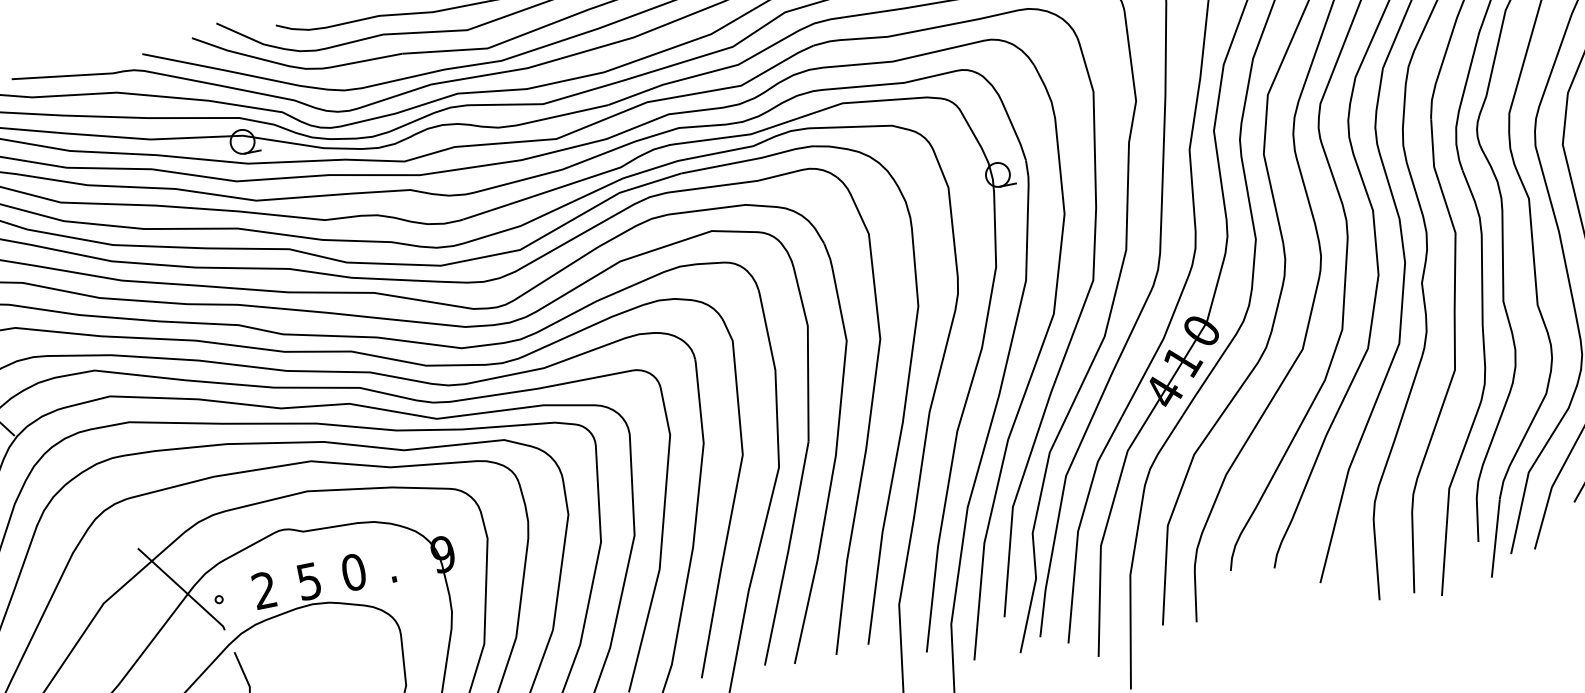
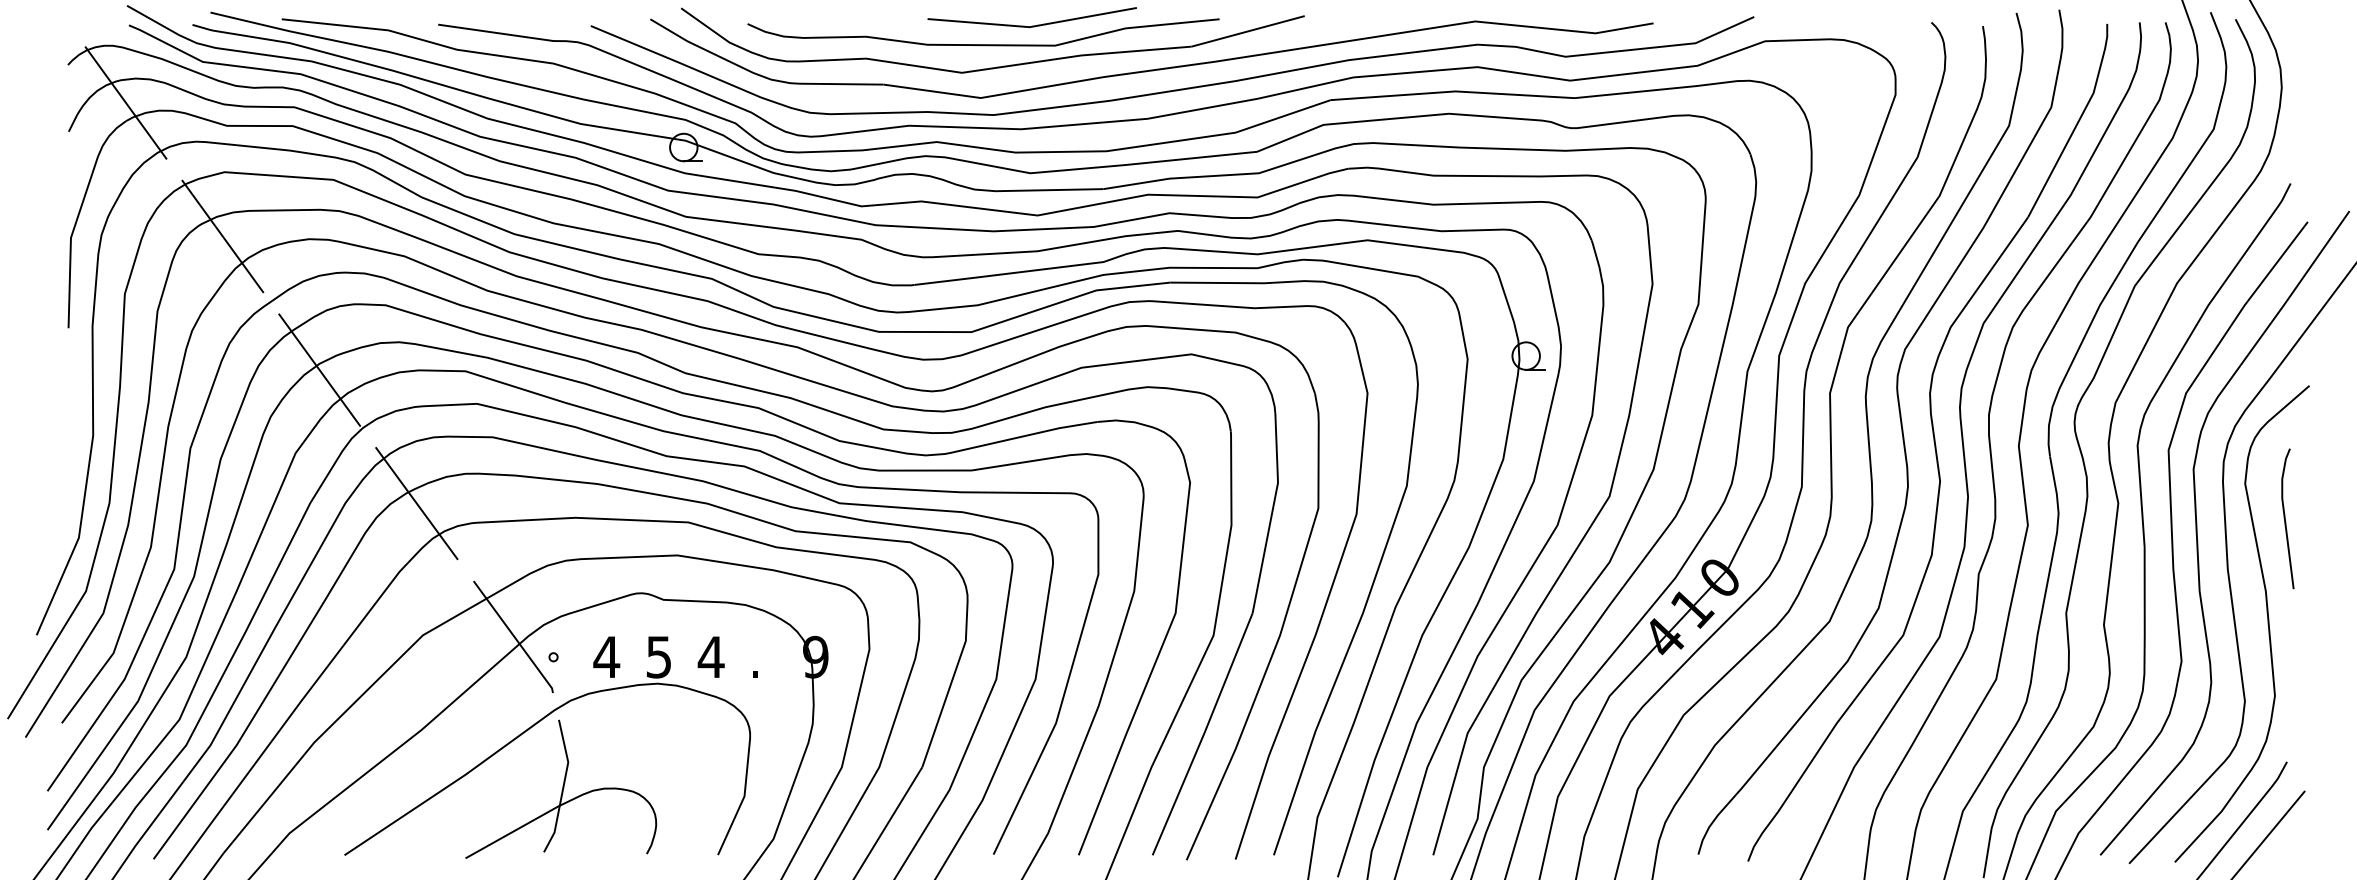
line: (75, 491) -> (416, 503), added
text: (353, 571) -> (710, 656), 0 -> 4
text: (264, 589) -> (606, 656), 2 -> 4

